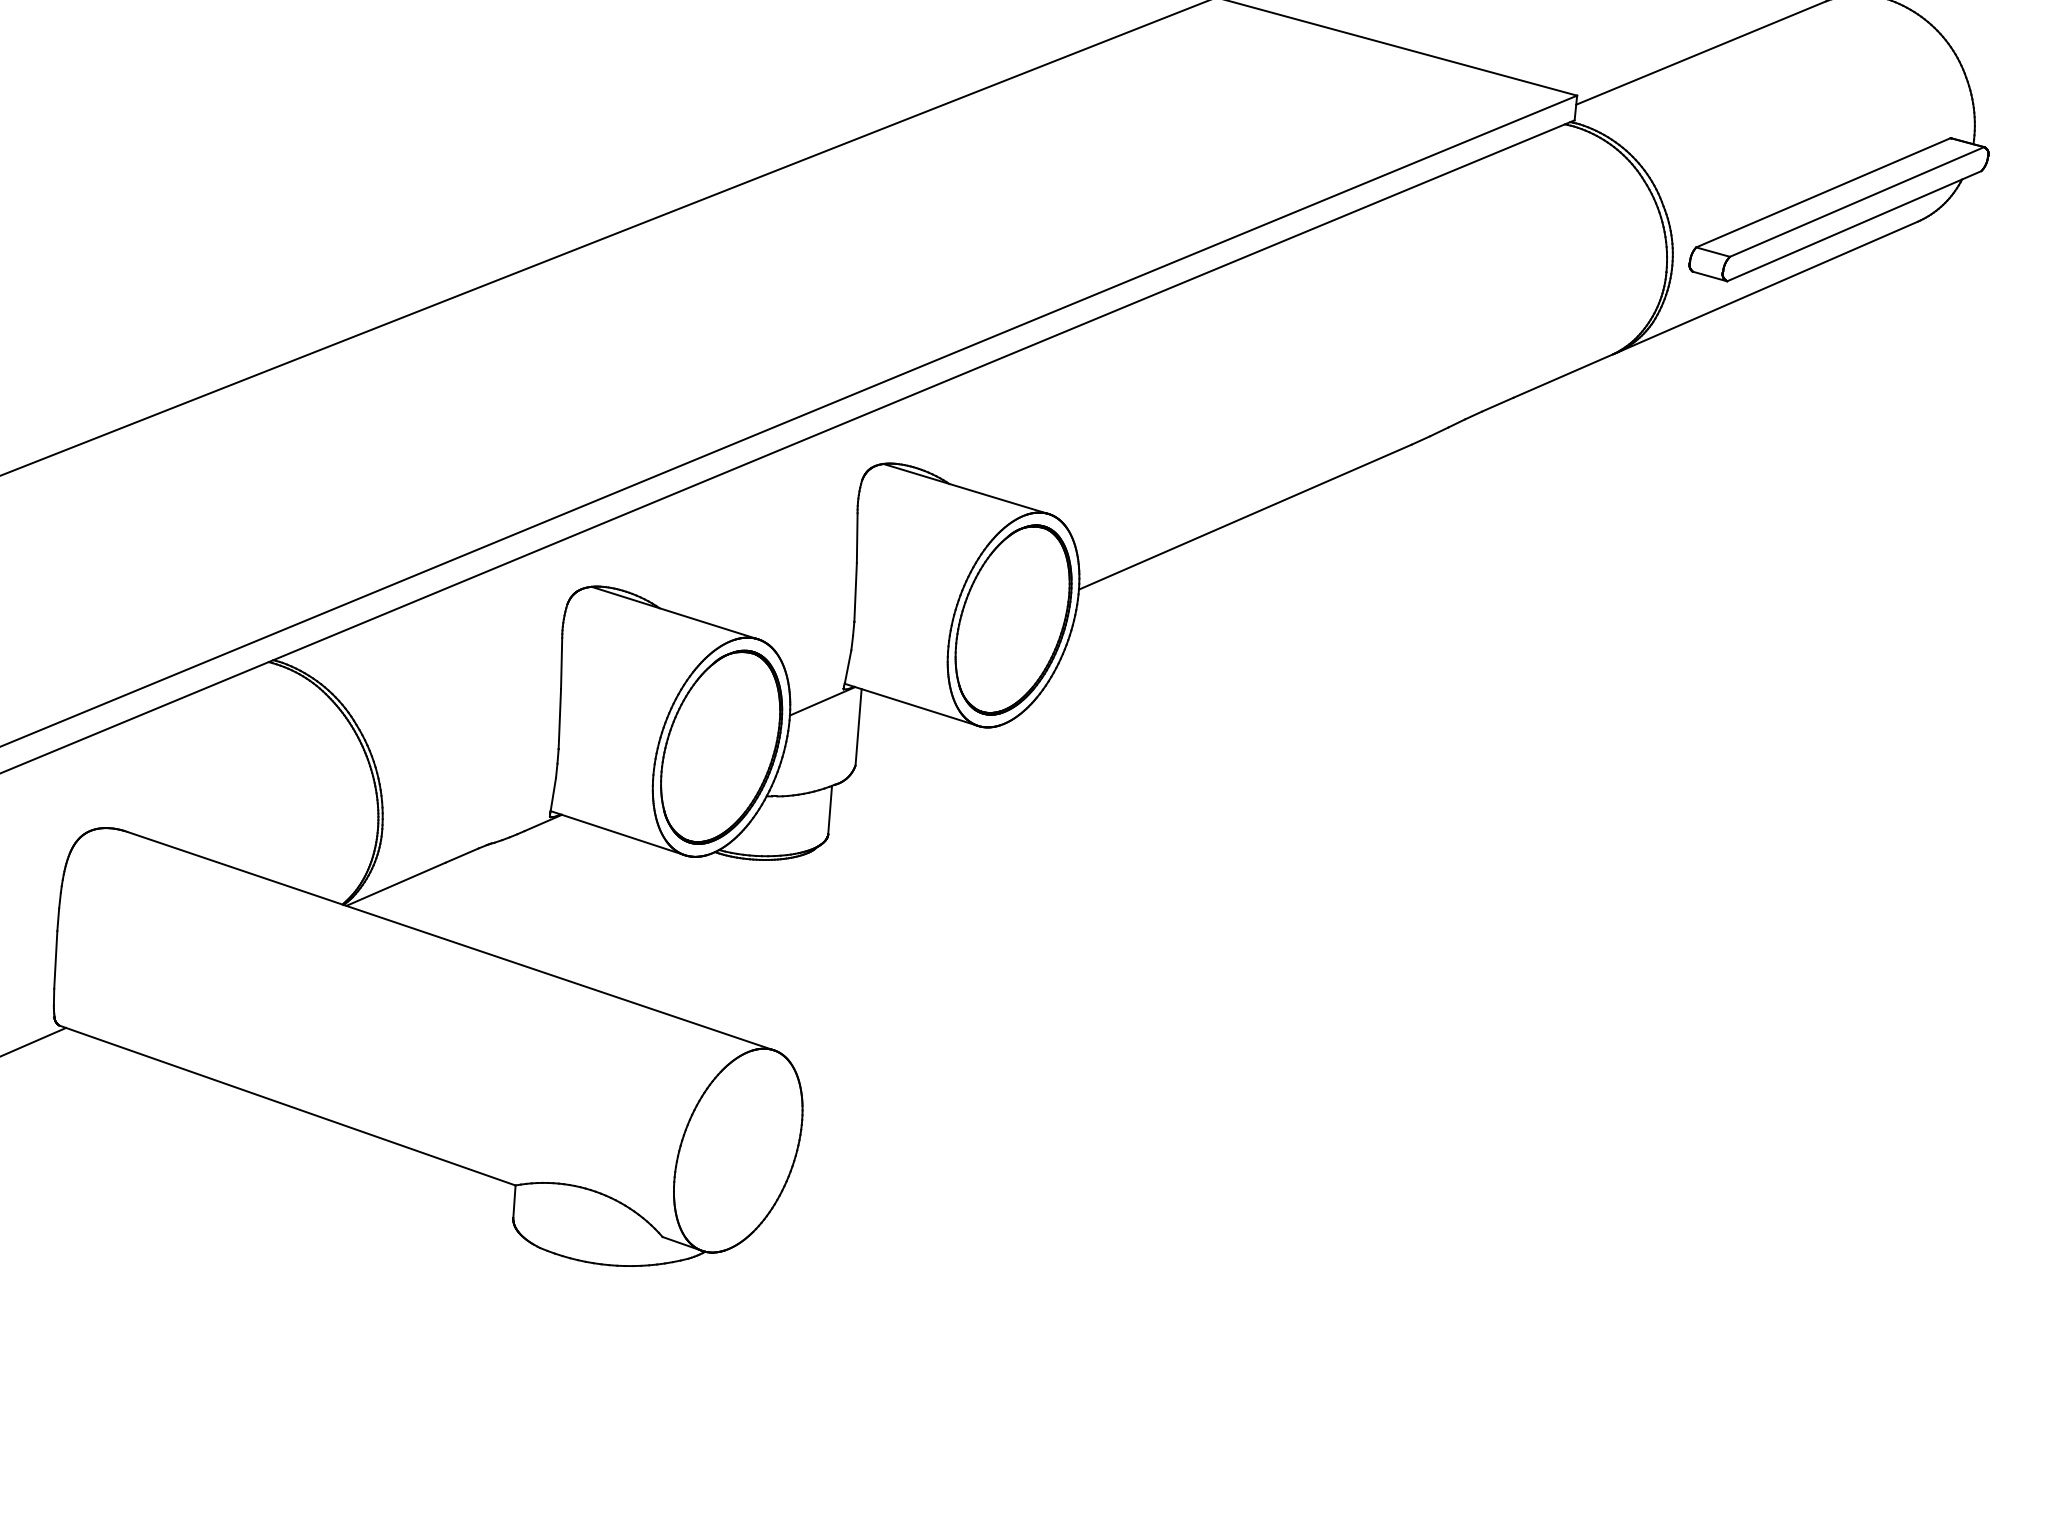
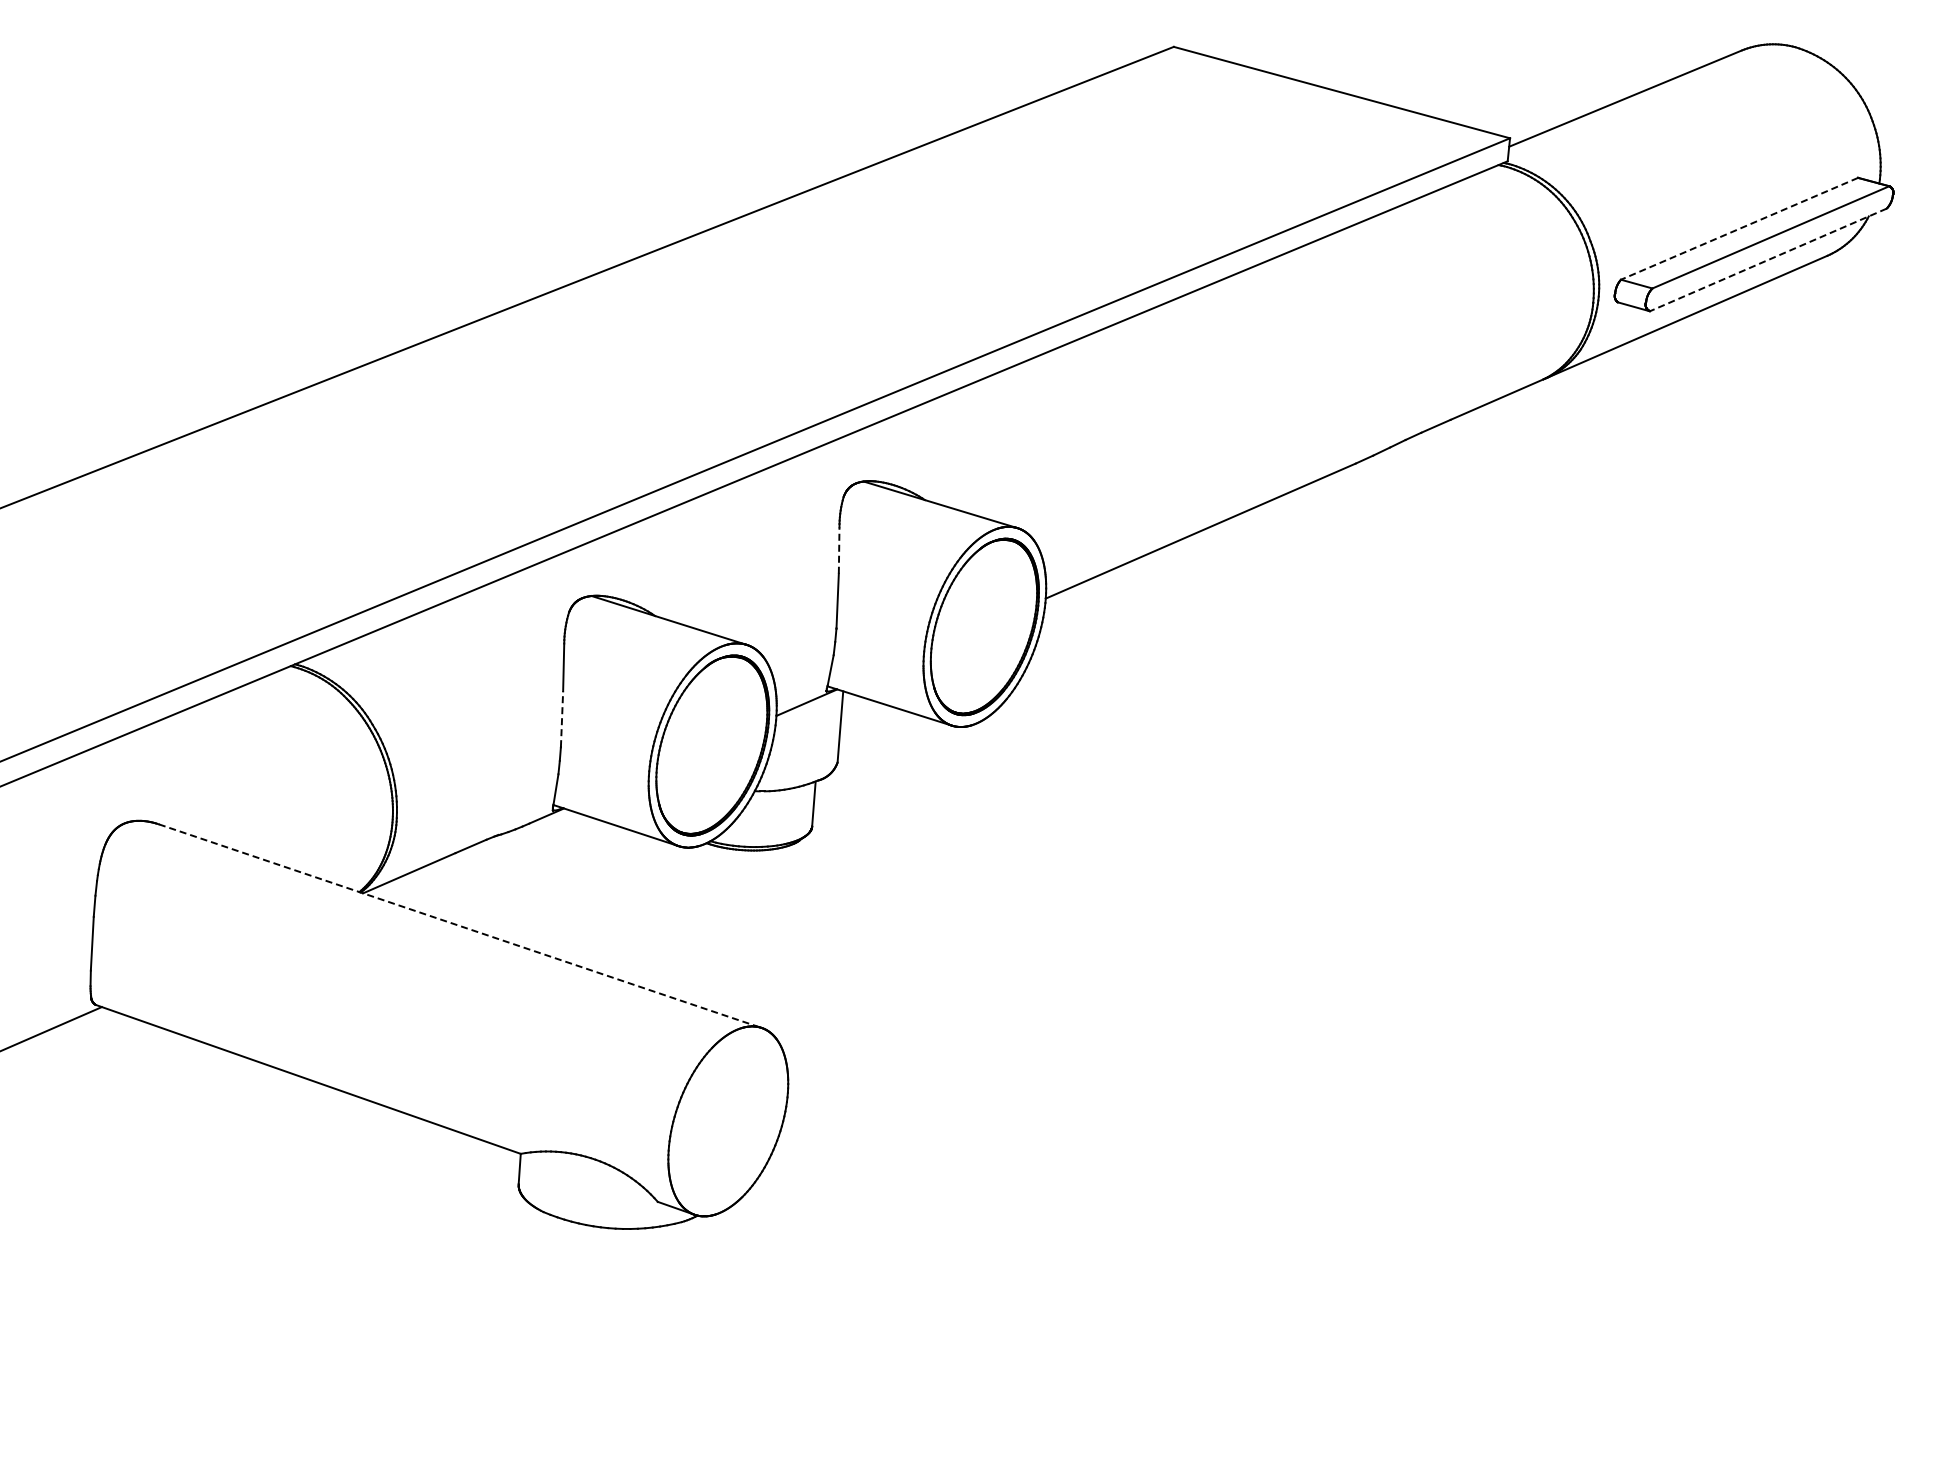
line: (1823, 193) -> (1739, 229), solid -> dashed
line: (1854, 225) -> (1768, 259), solid -> dashed
line: (857, 538) -> (839, 550), solid -> dashed
line: (560, 719) -> (562, 719), solid -> dashed
line: (450, 941) -> (460, 926), solid -> dashed

